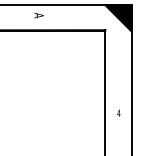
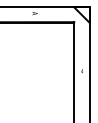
fill: (117, 17) -> (81, 14), removed

